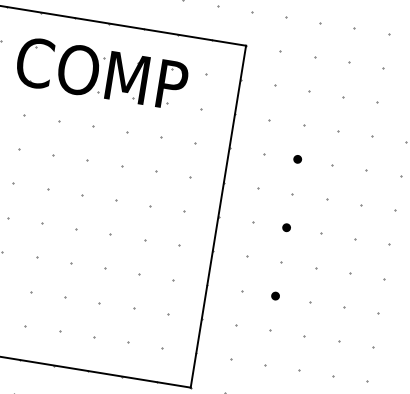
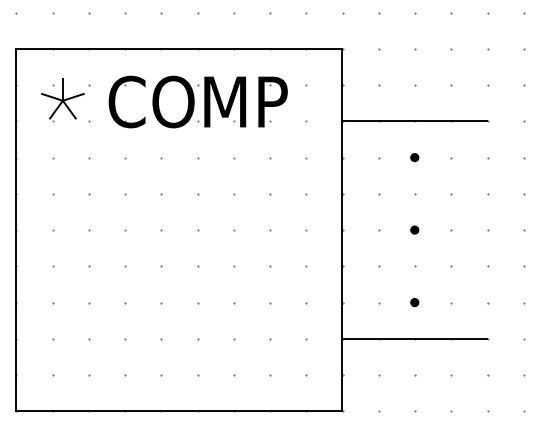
line: (302, 125) -> (414, 121), added
line: (269, 329) -> (414, 338), added

